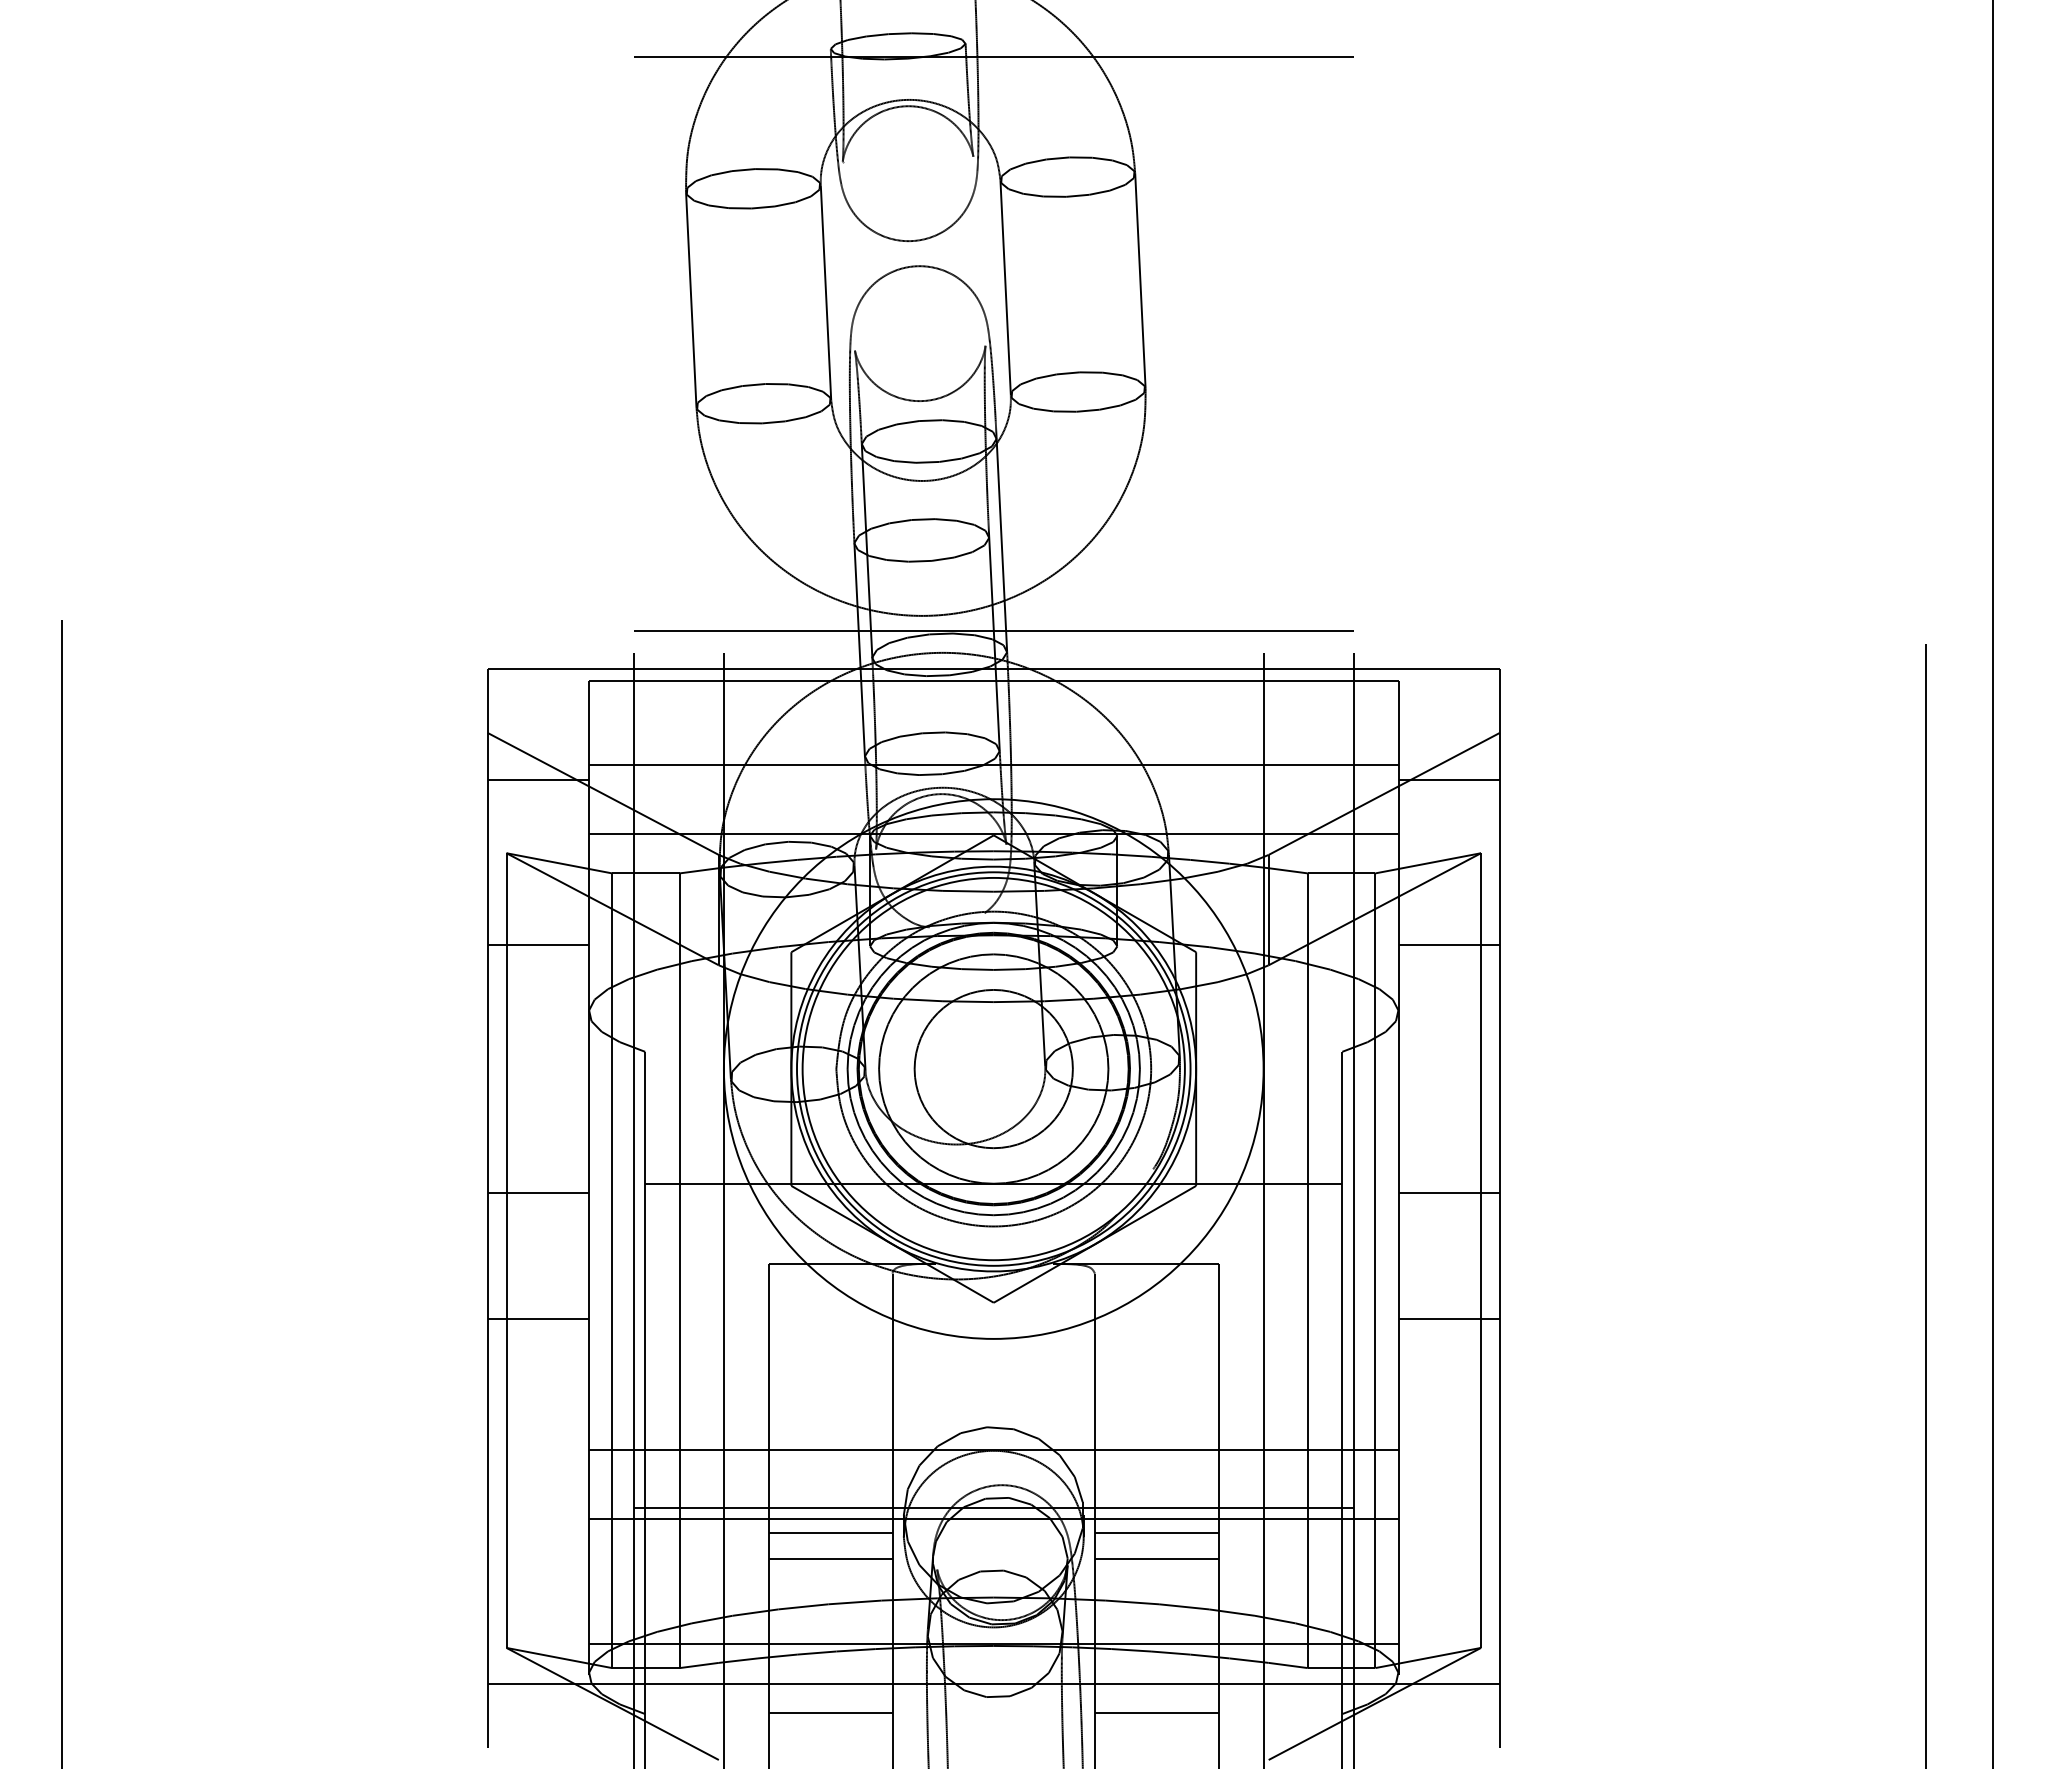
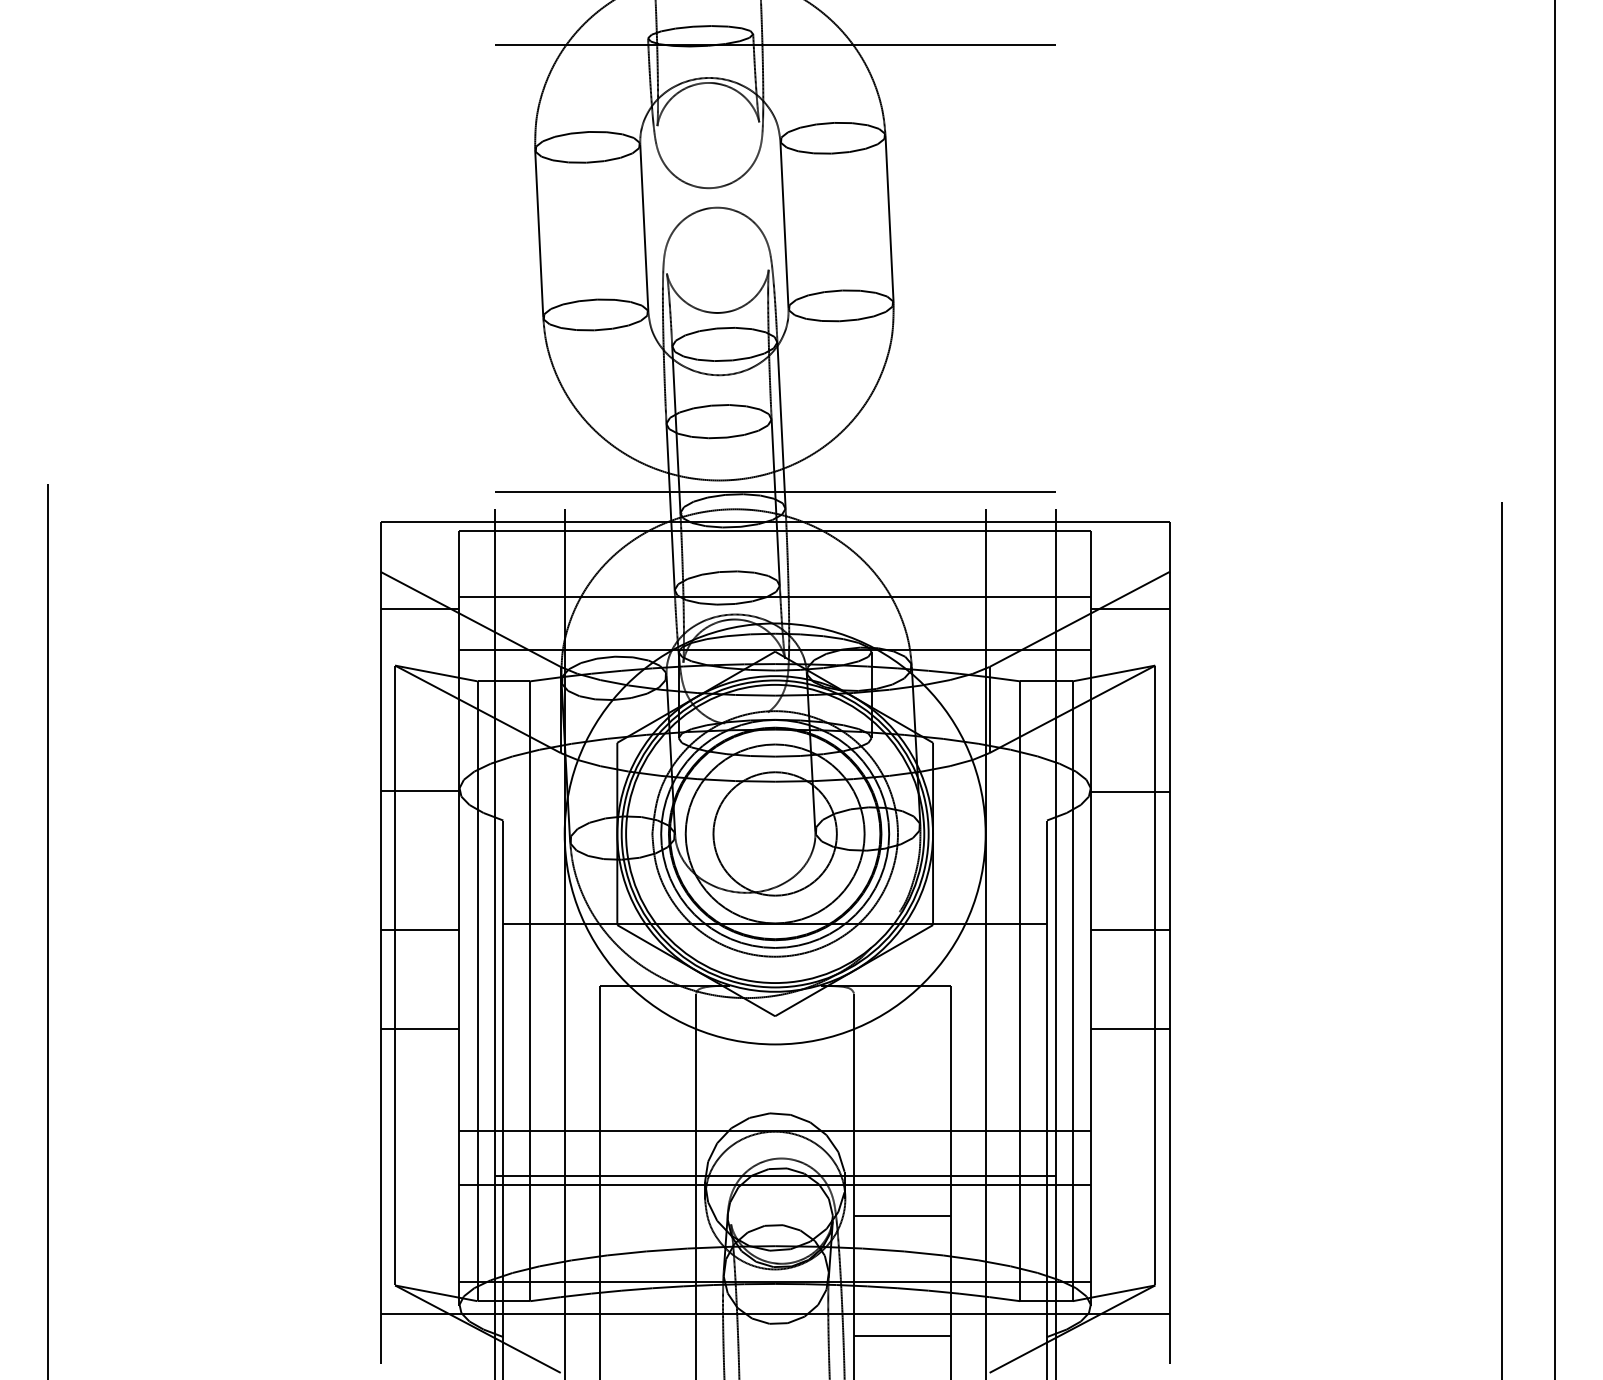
line: (537, 945) -> (419, 790), moved
line: (1448, 945) -> (1129, 792), moved
line: (830, 1532) -> (647, 1195), removed
line: (1156, 1532) -> (902, 1195), removed
line: (830, 1558) -> (647, 1215), removed
line: (830, 1712) -> (647, 1335), removed

